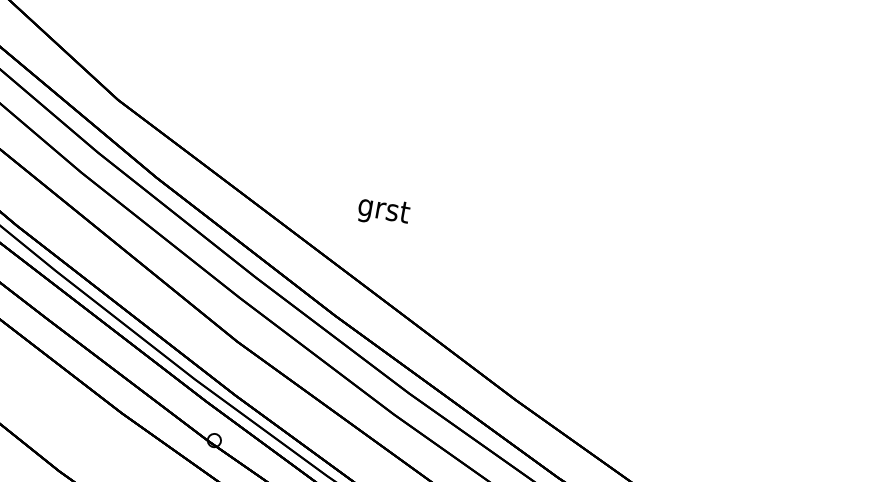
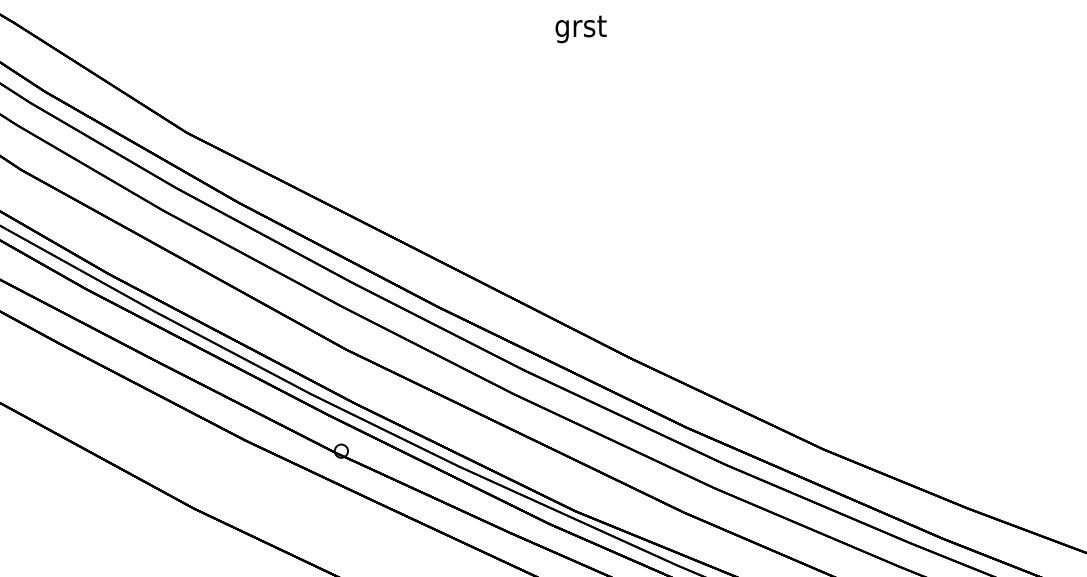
text: (383, 211) -> (580, 29), moved

